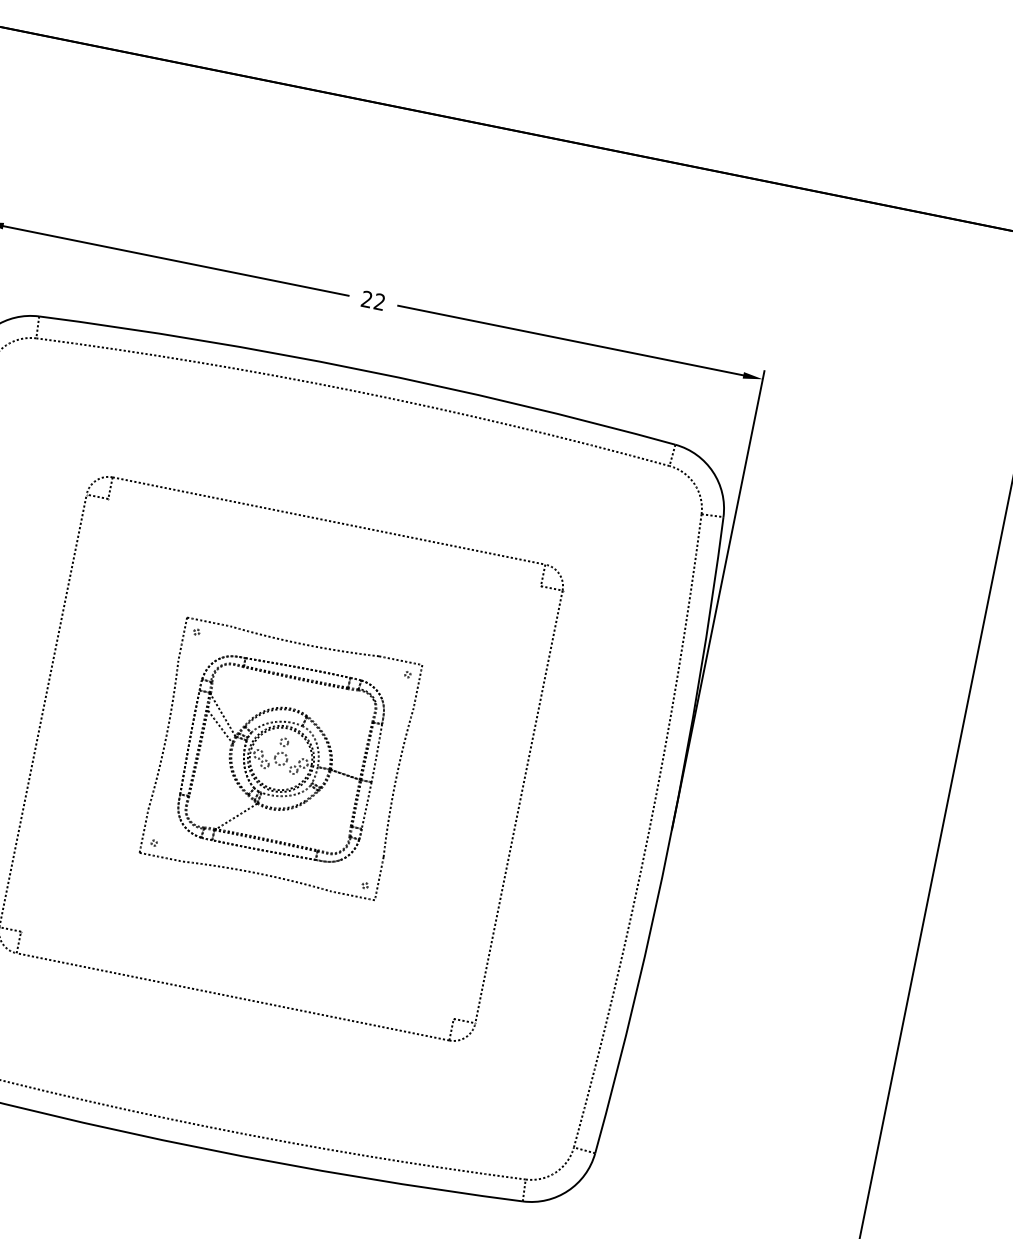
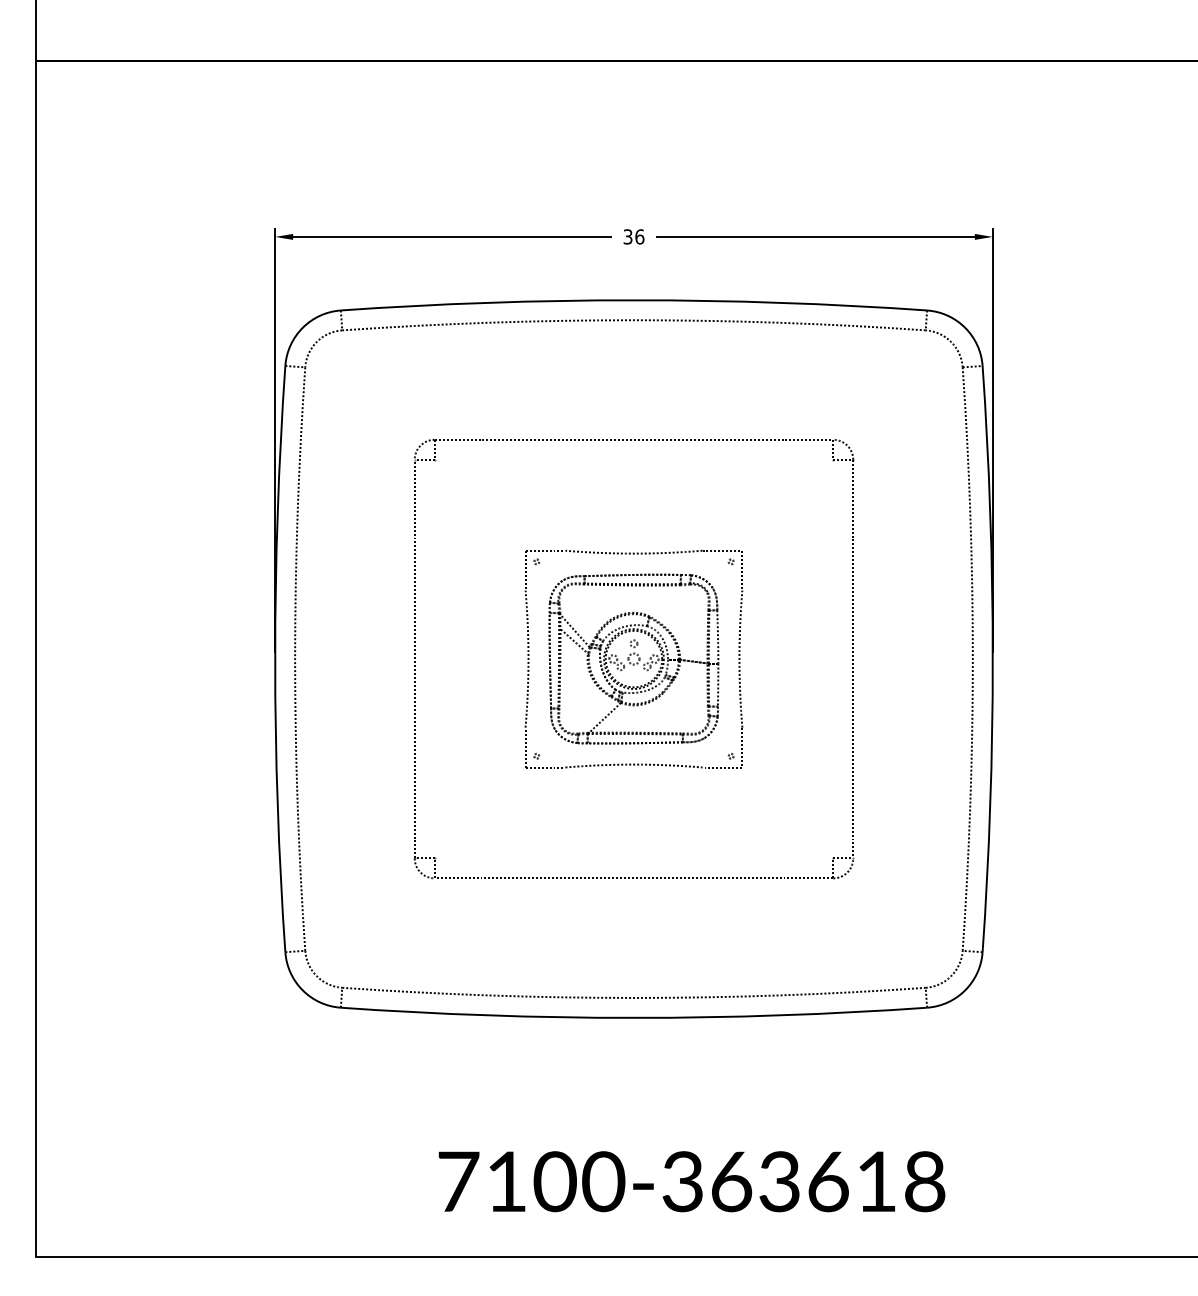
text: (372, 300) -> (633, 236), 22 -> 36

